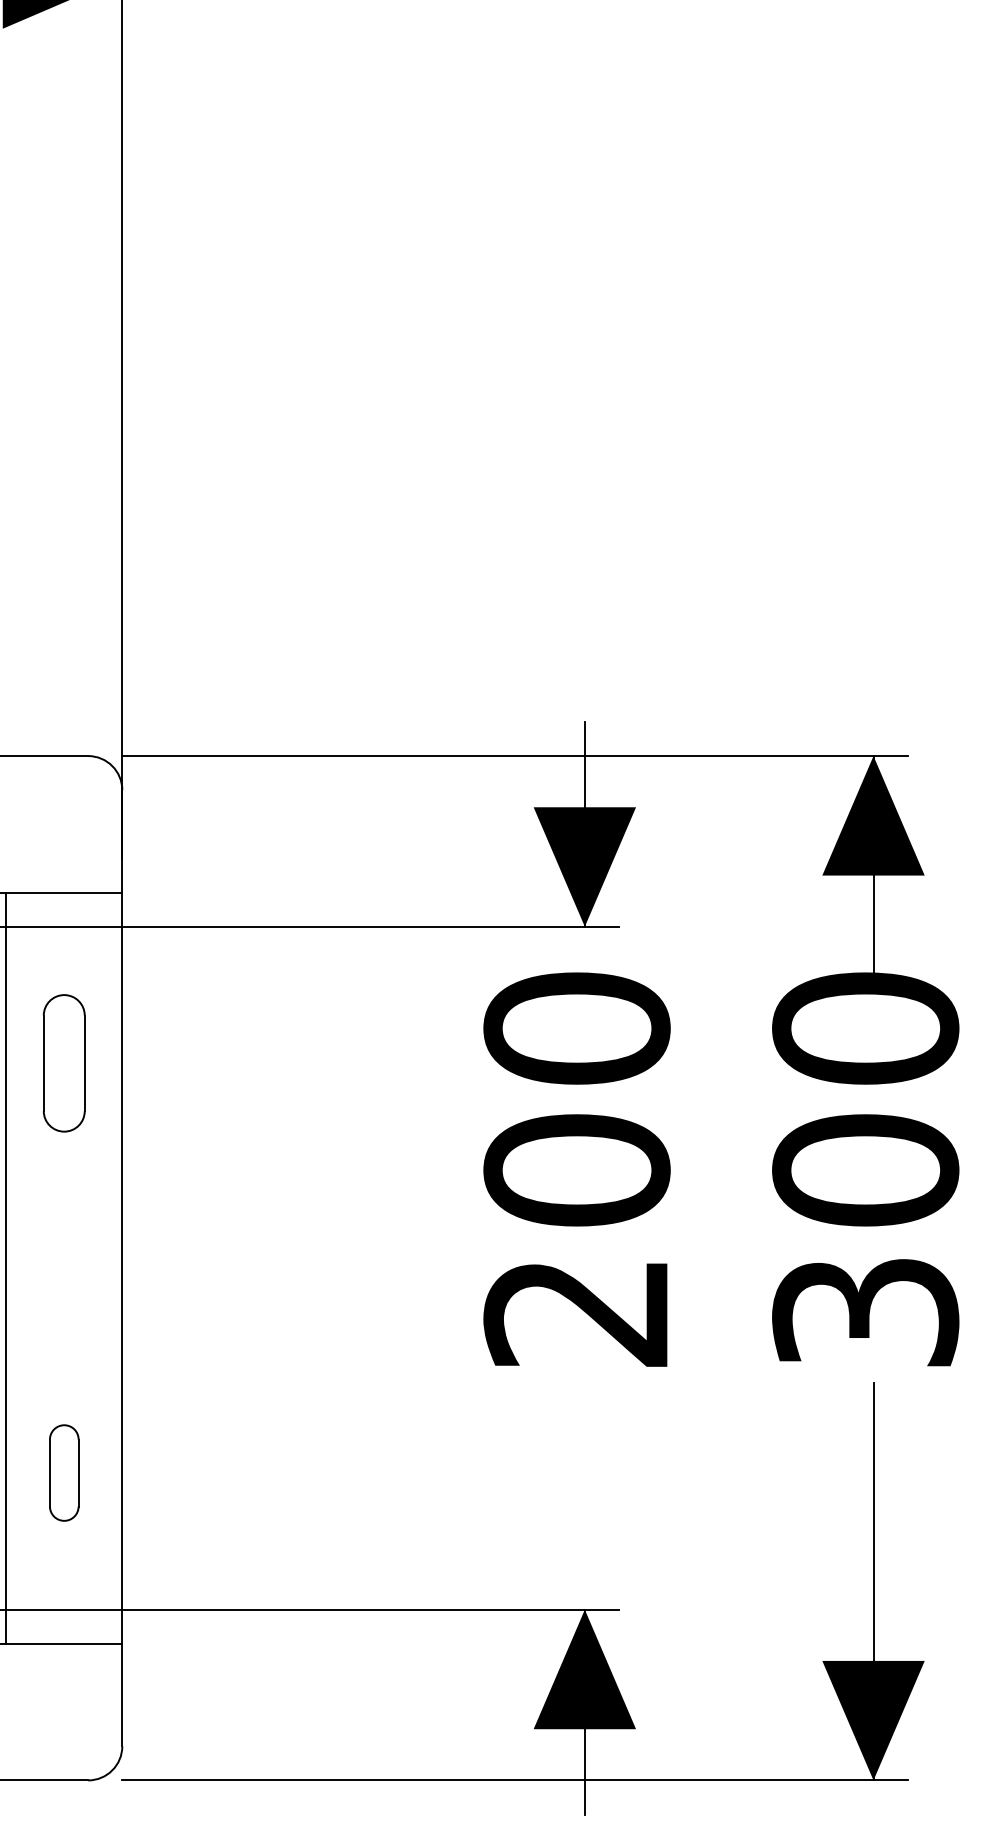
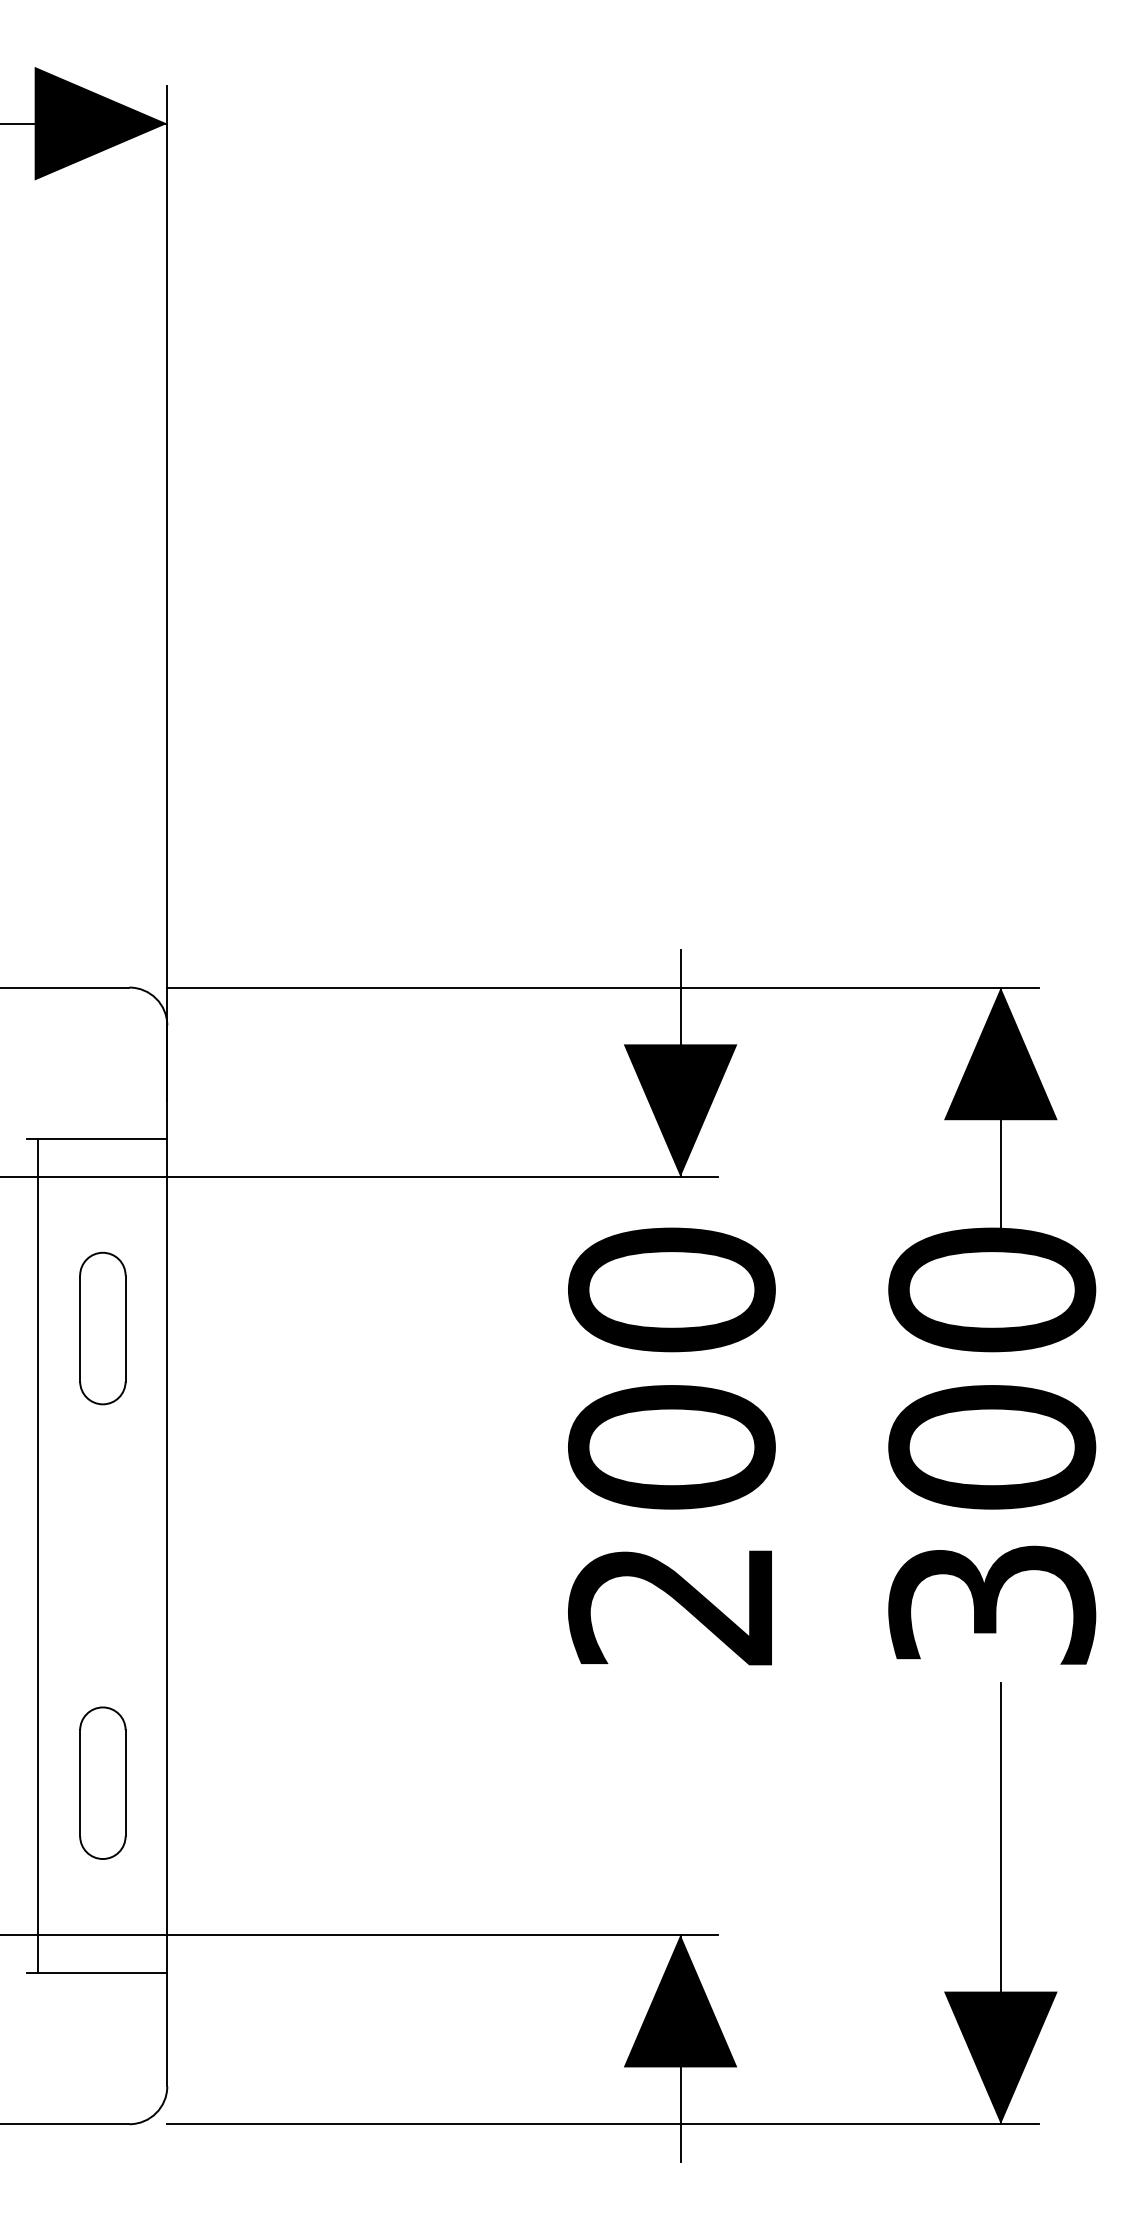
part: (63, 1472) -> (102, 1782), size x1.43

